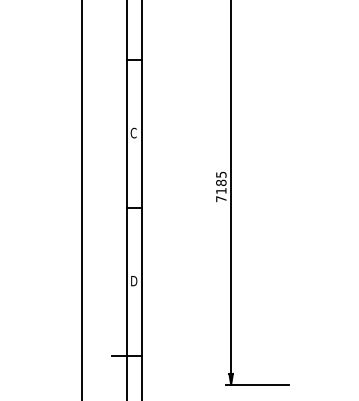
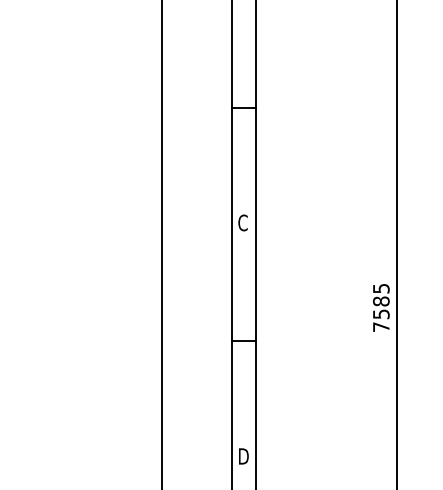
text: (221, 191) -> (381, 315), 7185 -> 7585

